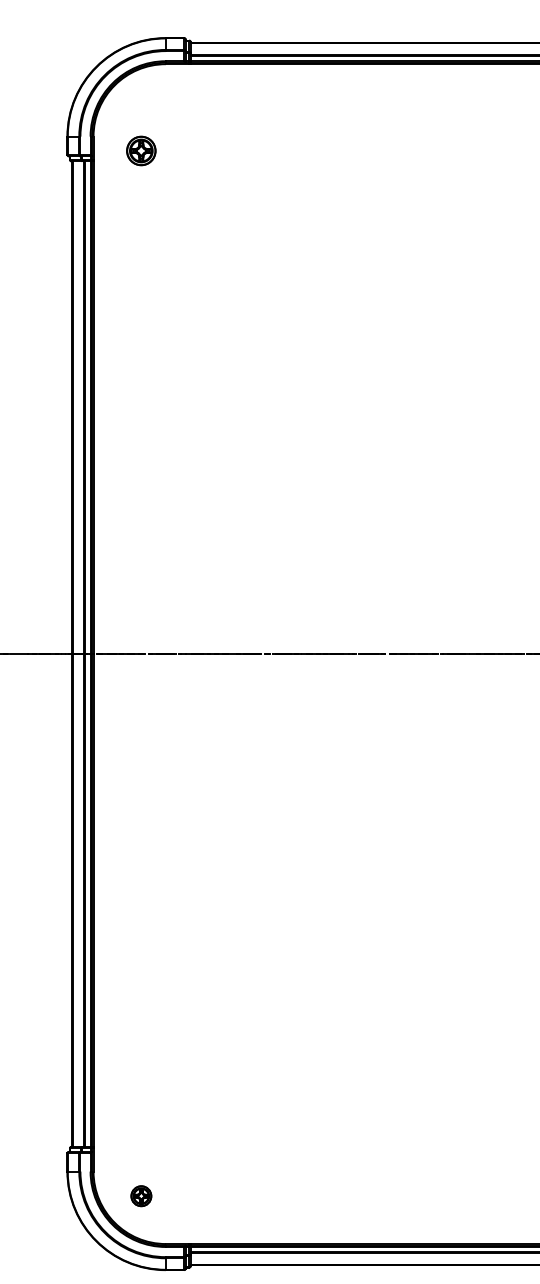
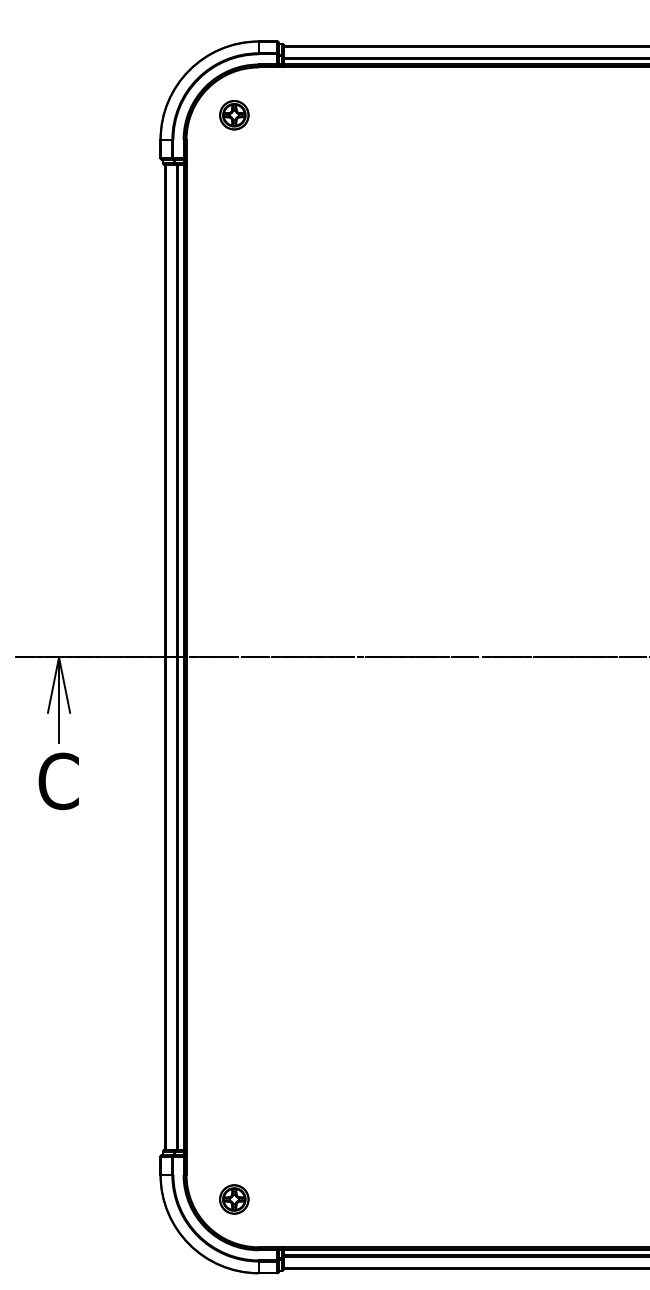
part: (141, 151) -> (234, 115), moved
part: (141, 1196) -> (234, 1199), size x1.43

